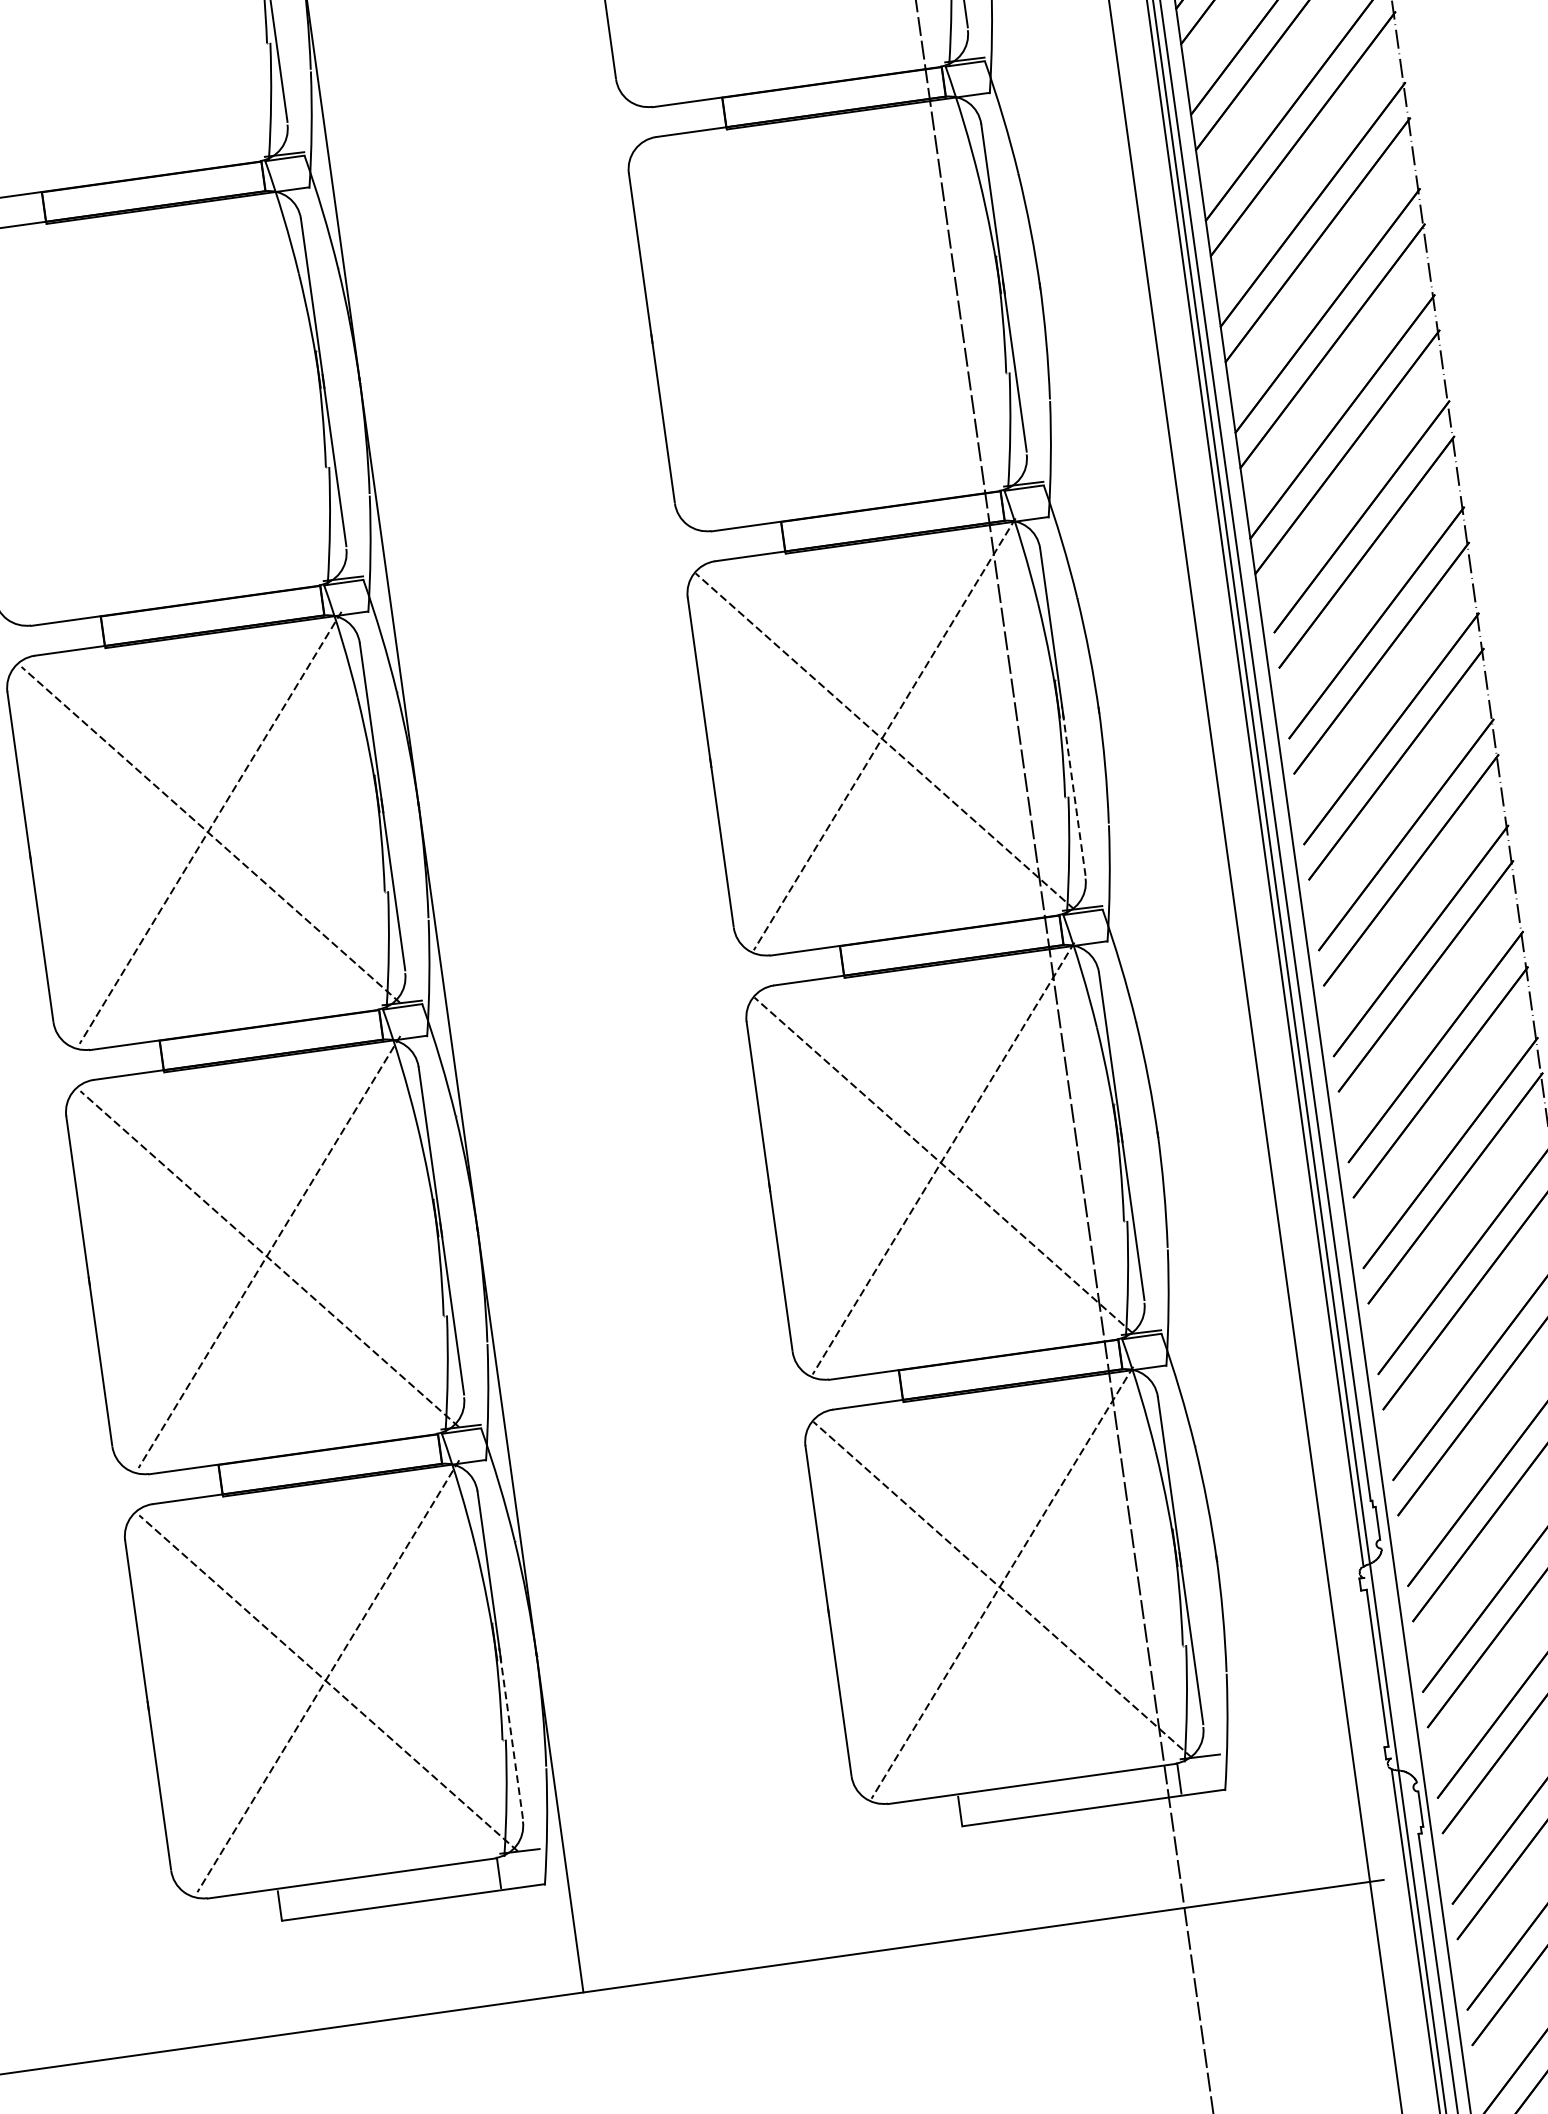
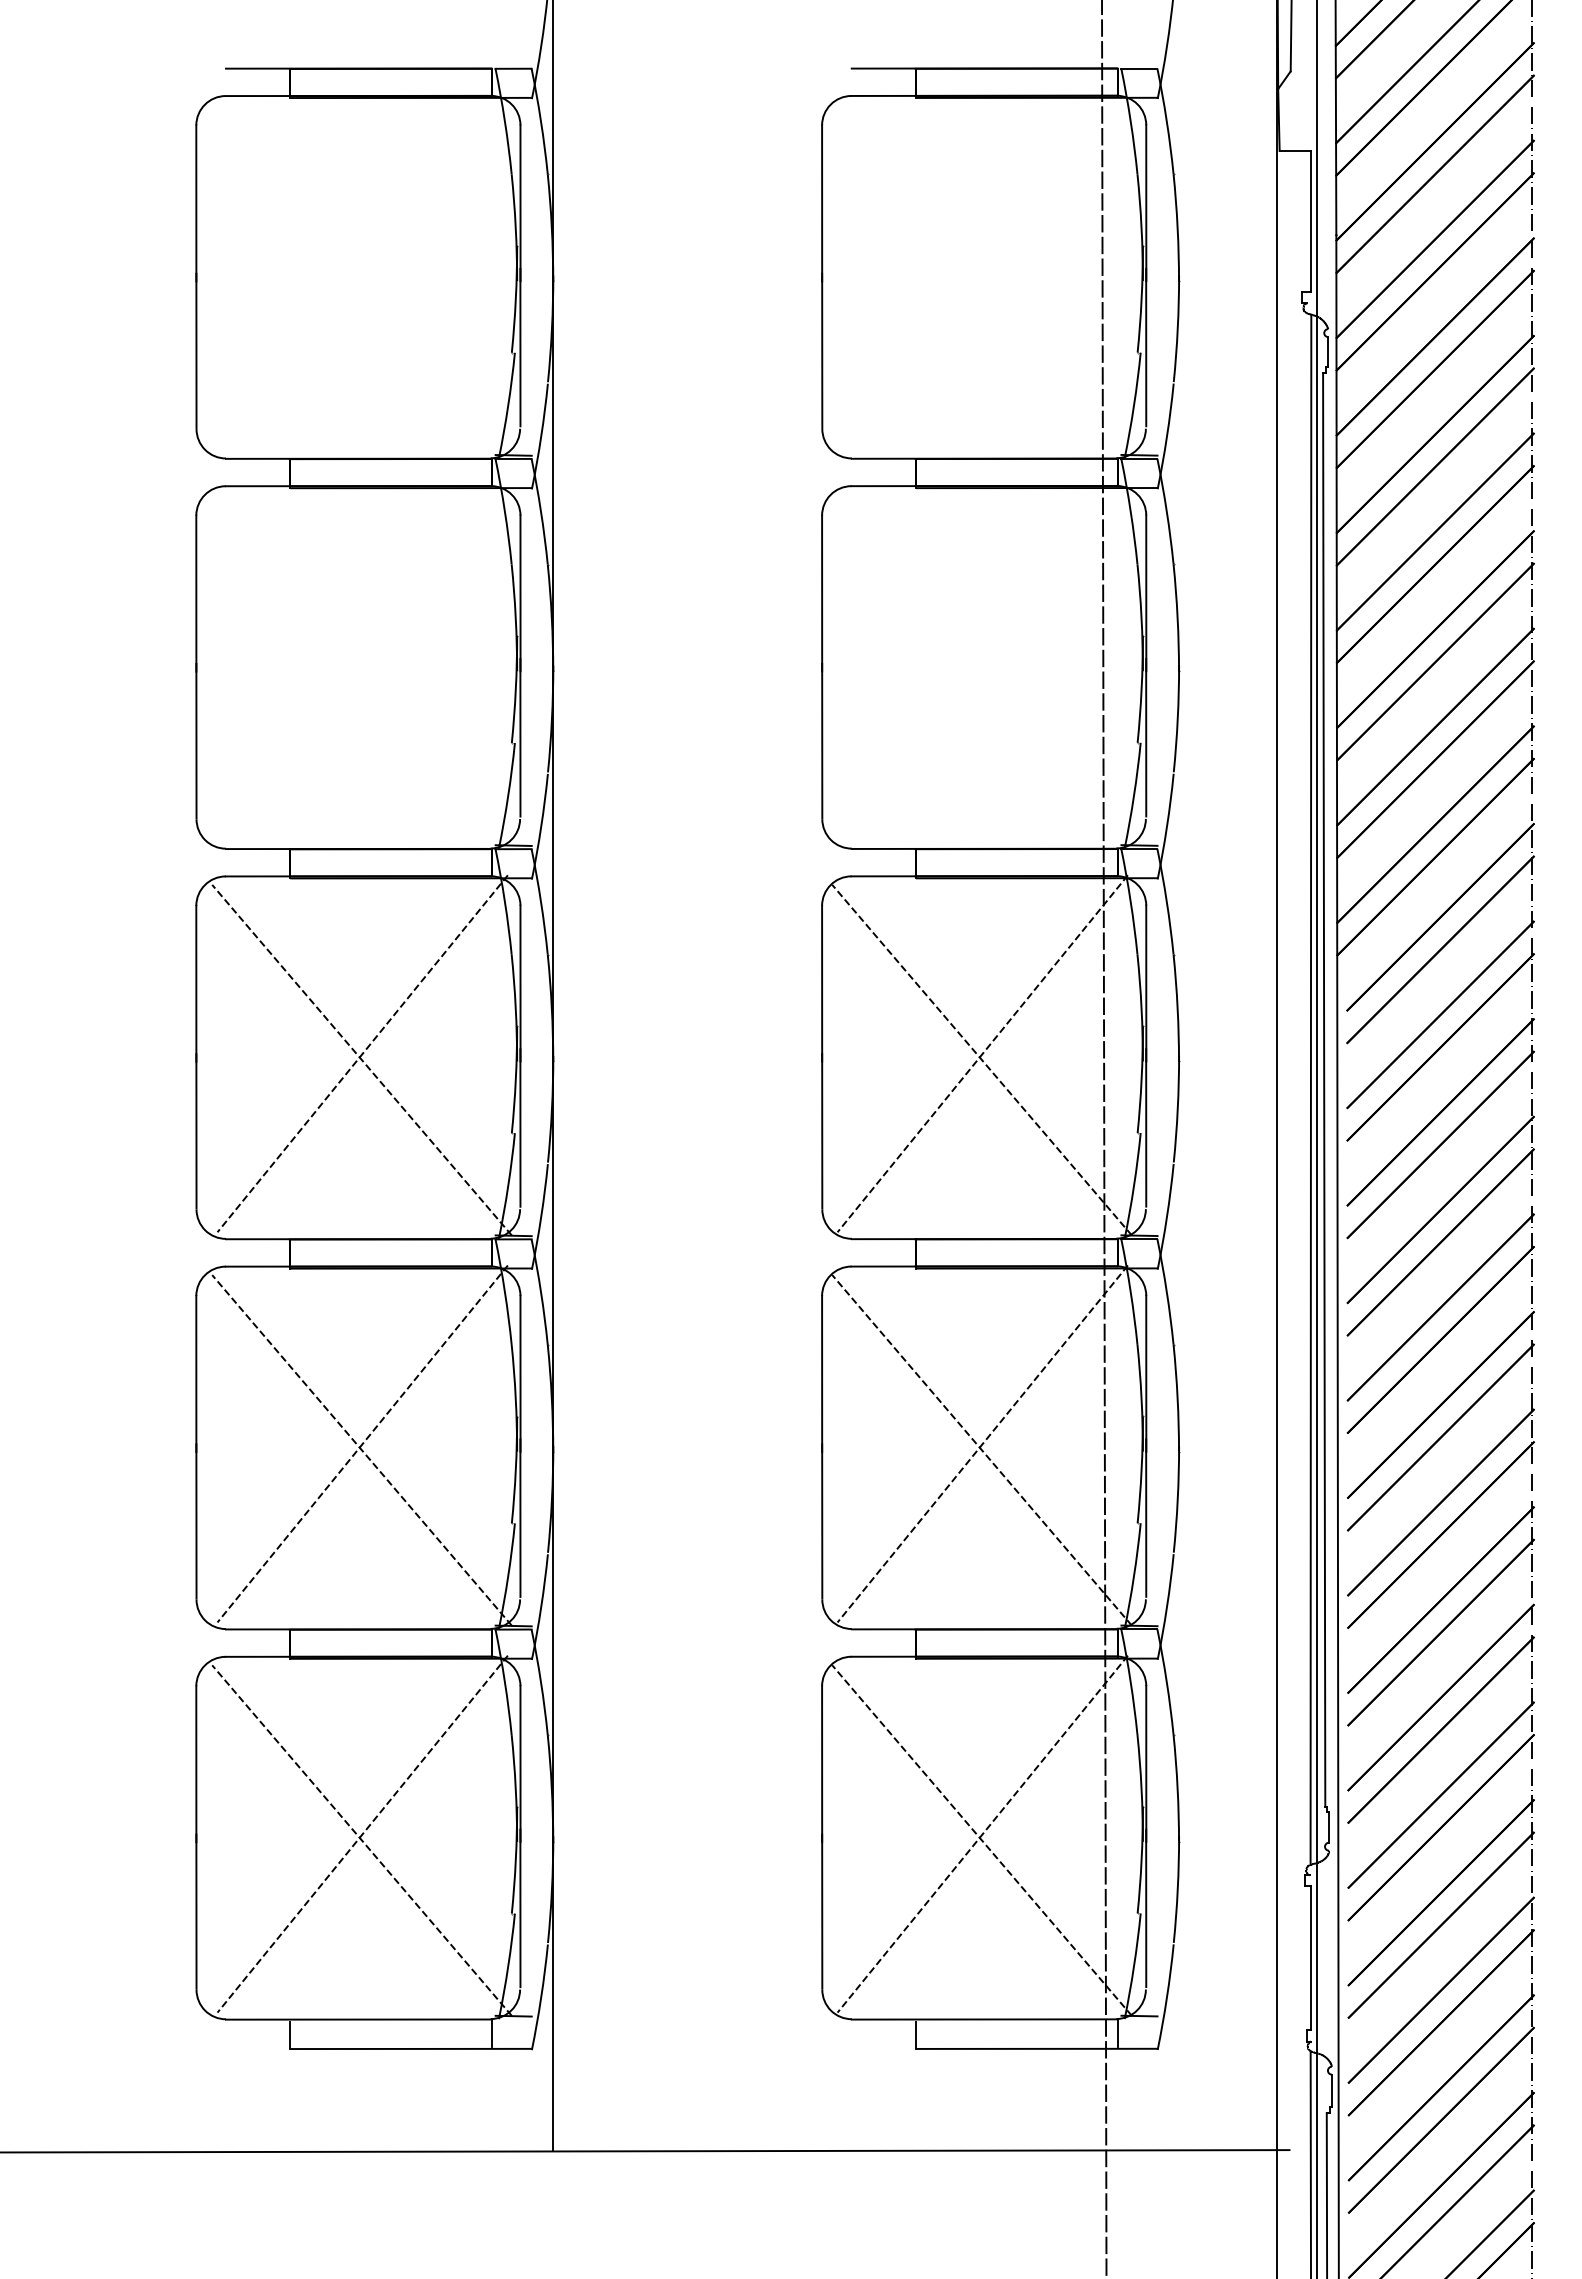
line: (1073, 789) -> (1146, 1127), dashed -> solid
line: (511, 1733) -> (520, 1908), dashed -> solid

